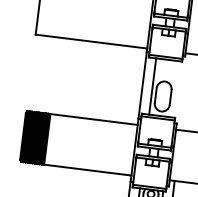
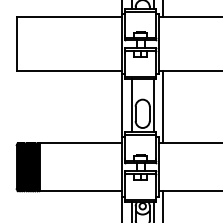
line: (175, 89) -> (153, 105), added
line: (185, 92) -> (163, 107), added

